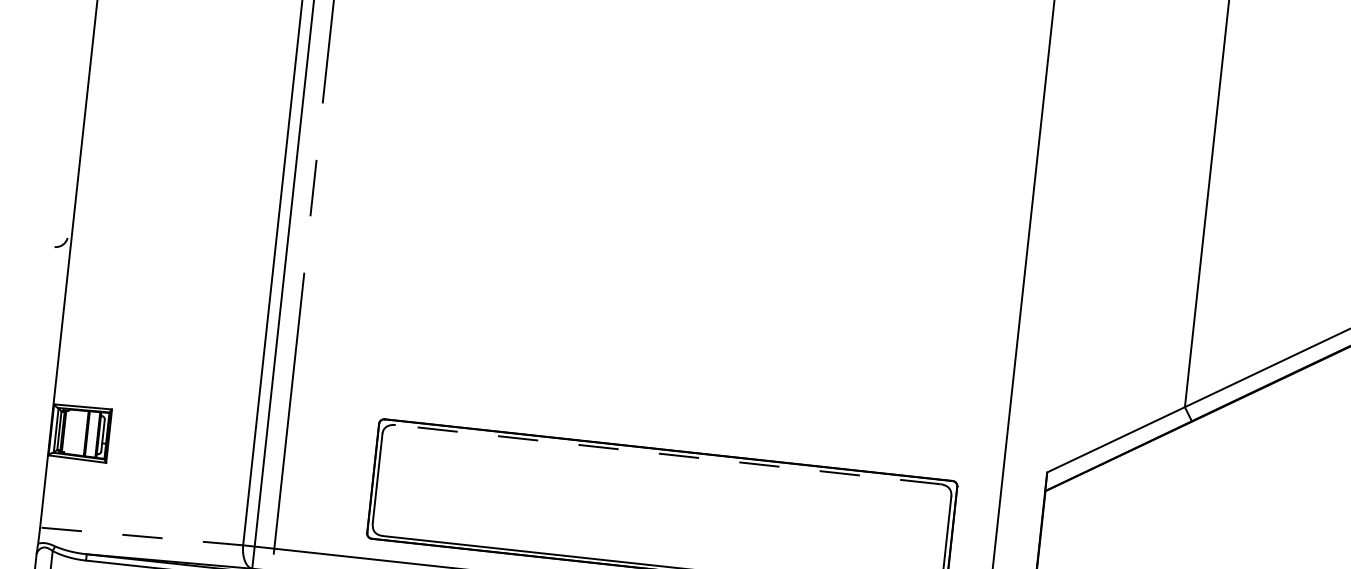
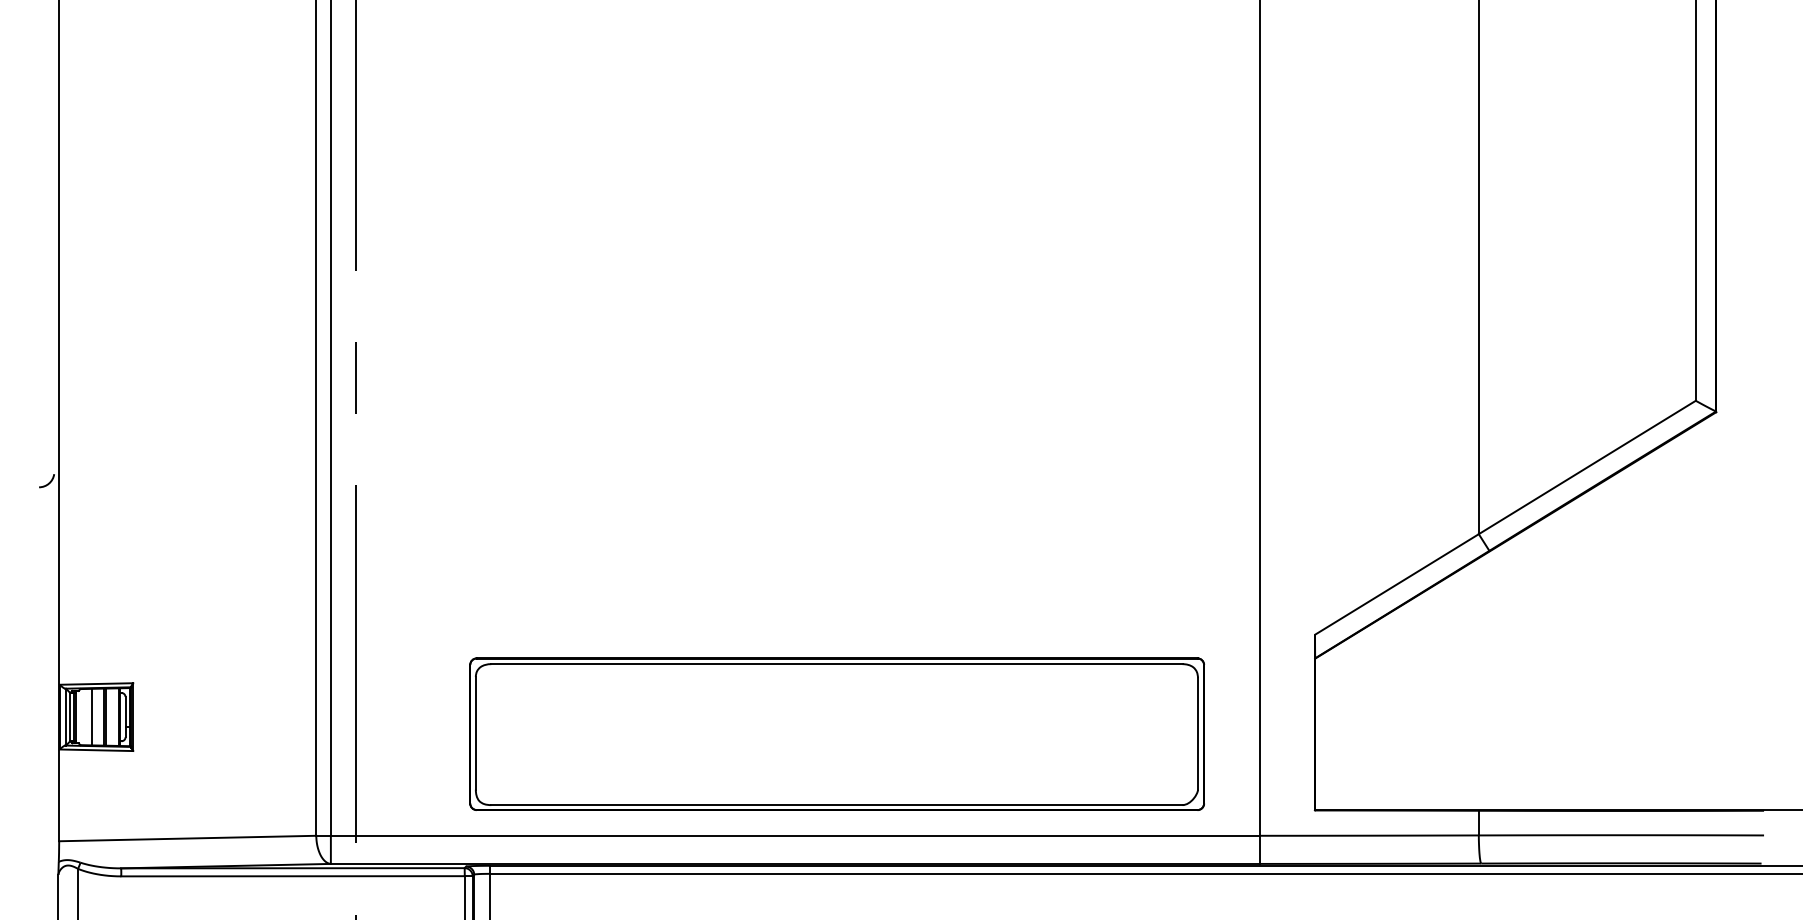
line: (76, 432) -> (91, 716), added
line: (667, 454) -> (836, 664), dashed -> solid
line: (141, 536) -> (187, 838), dashed -> solid

